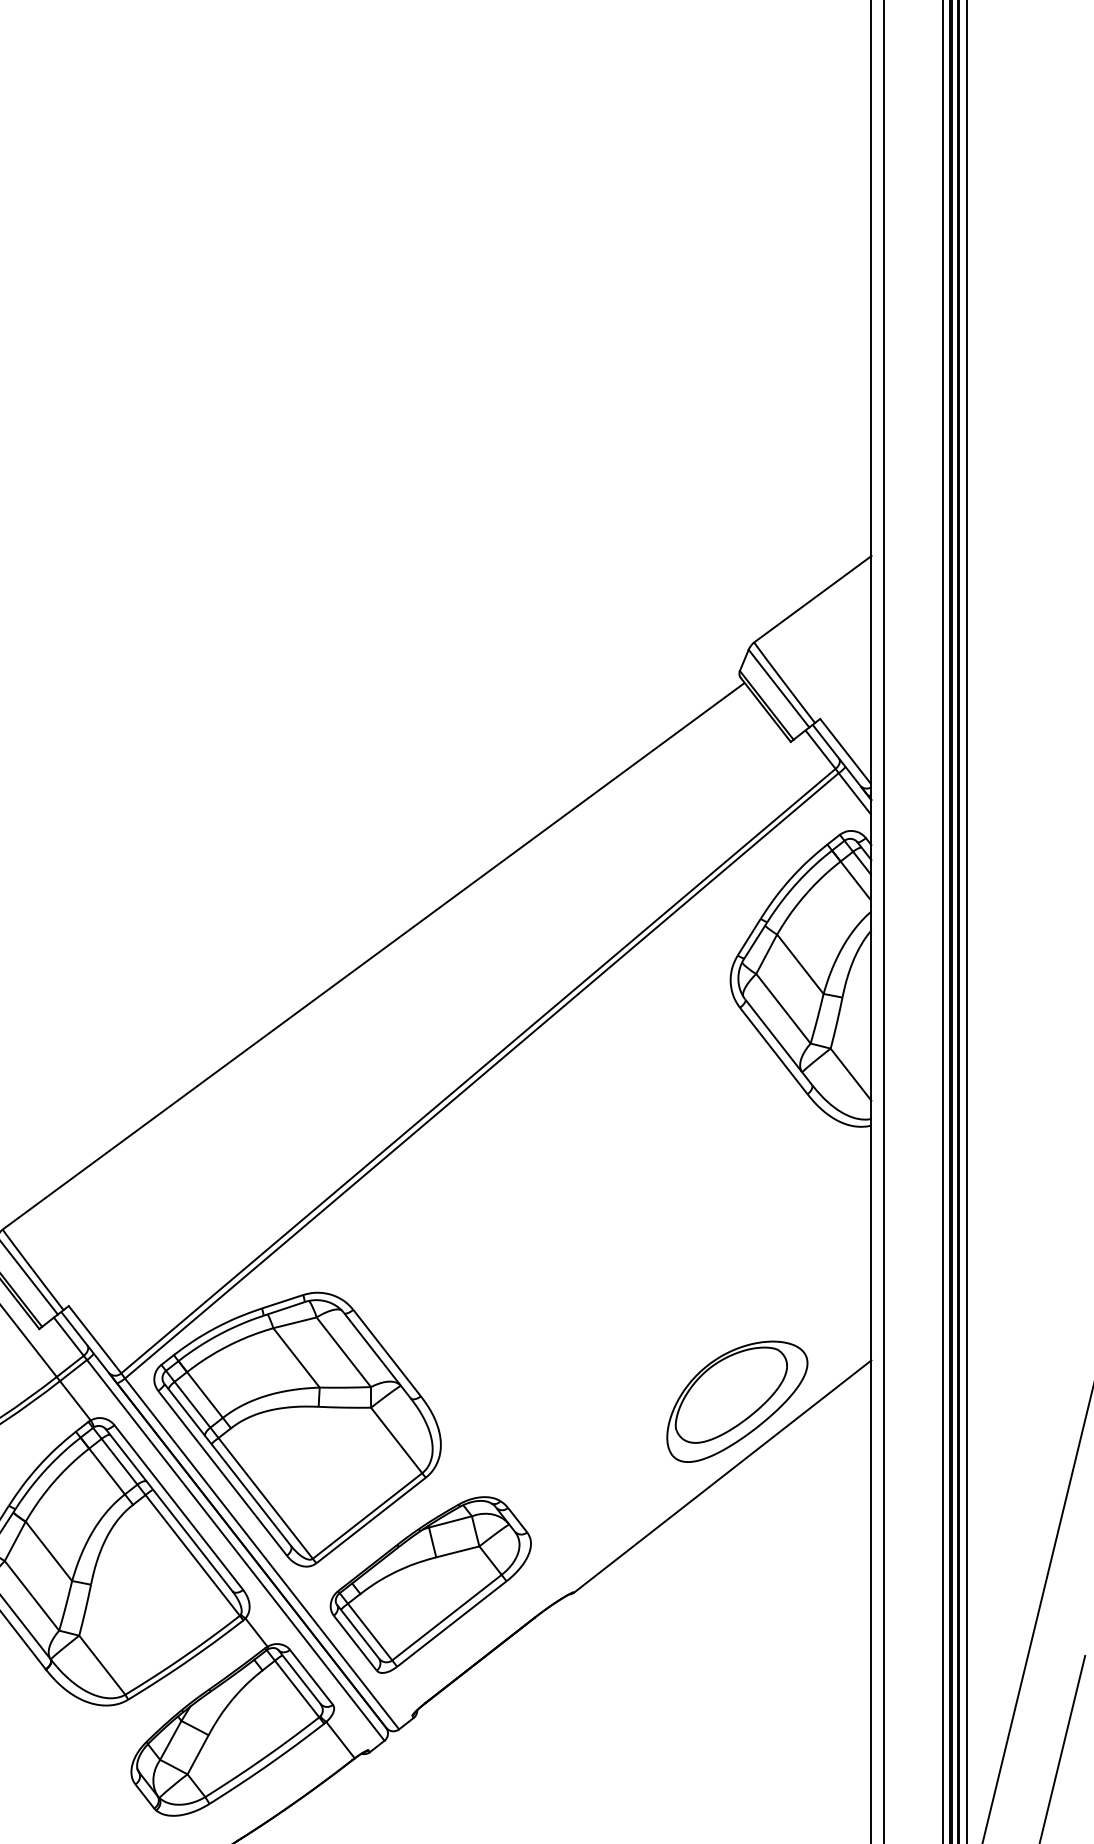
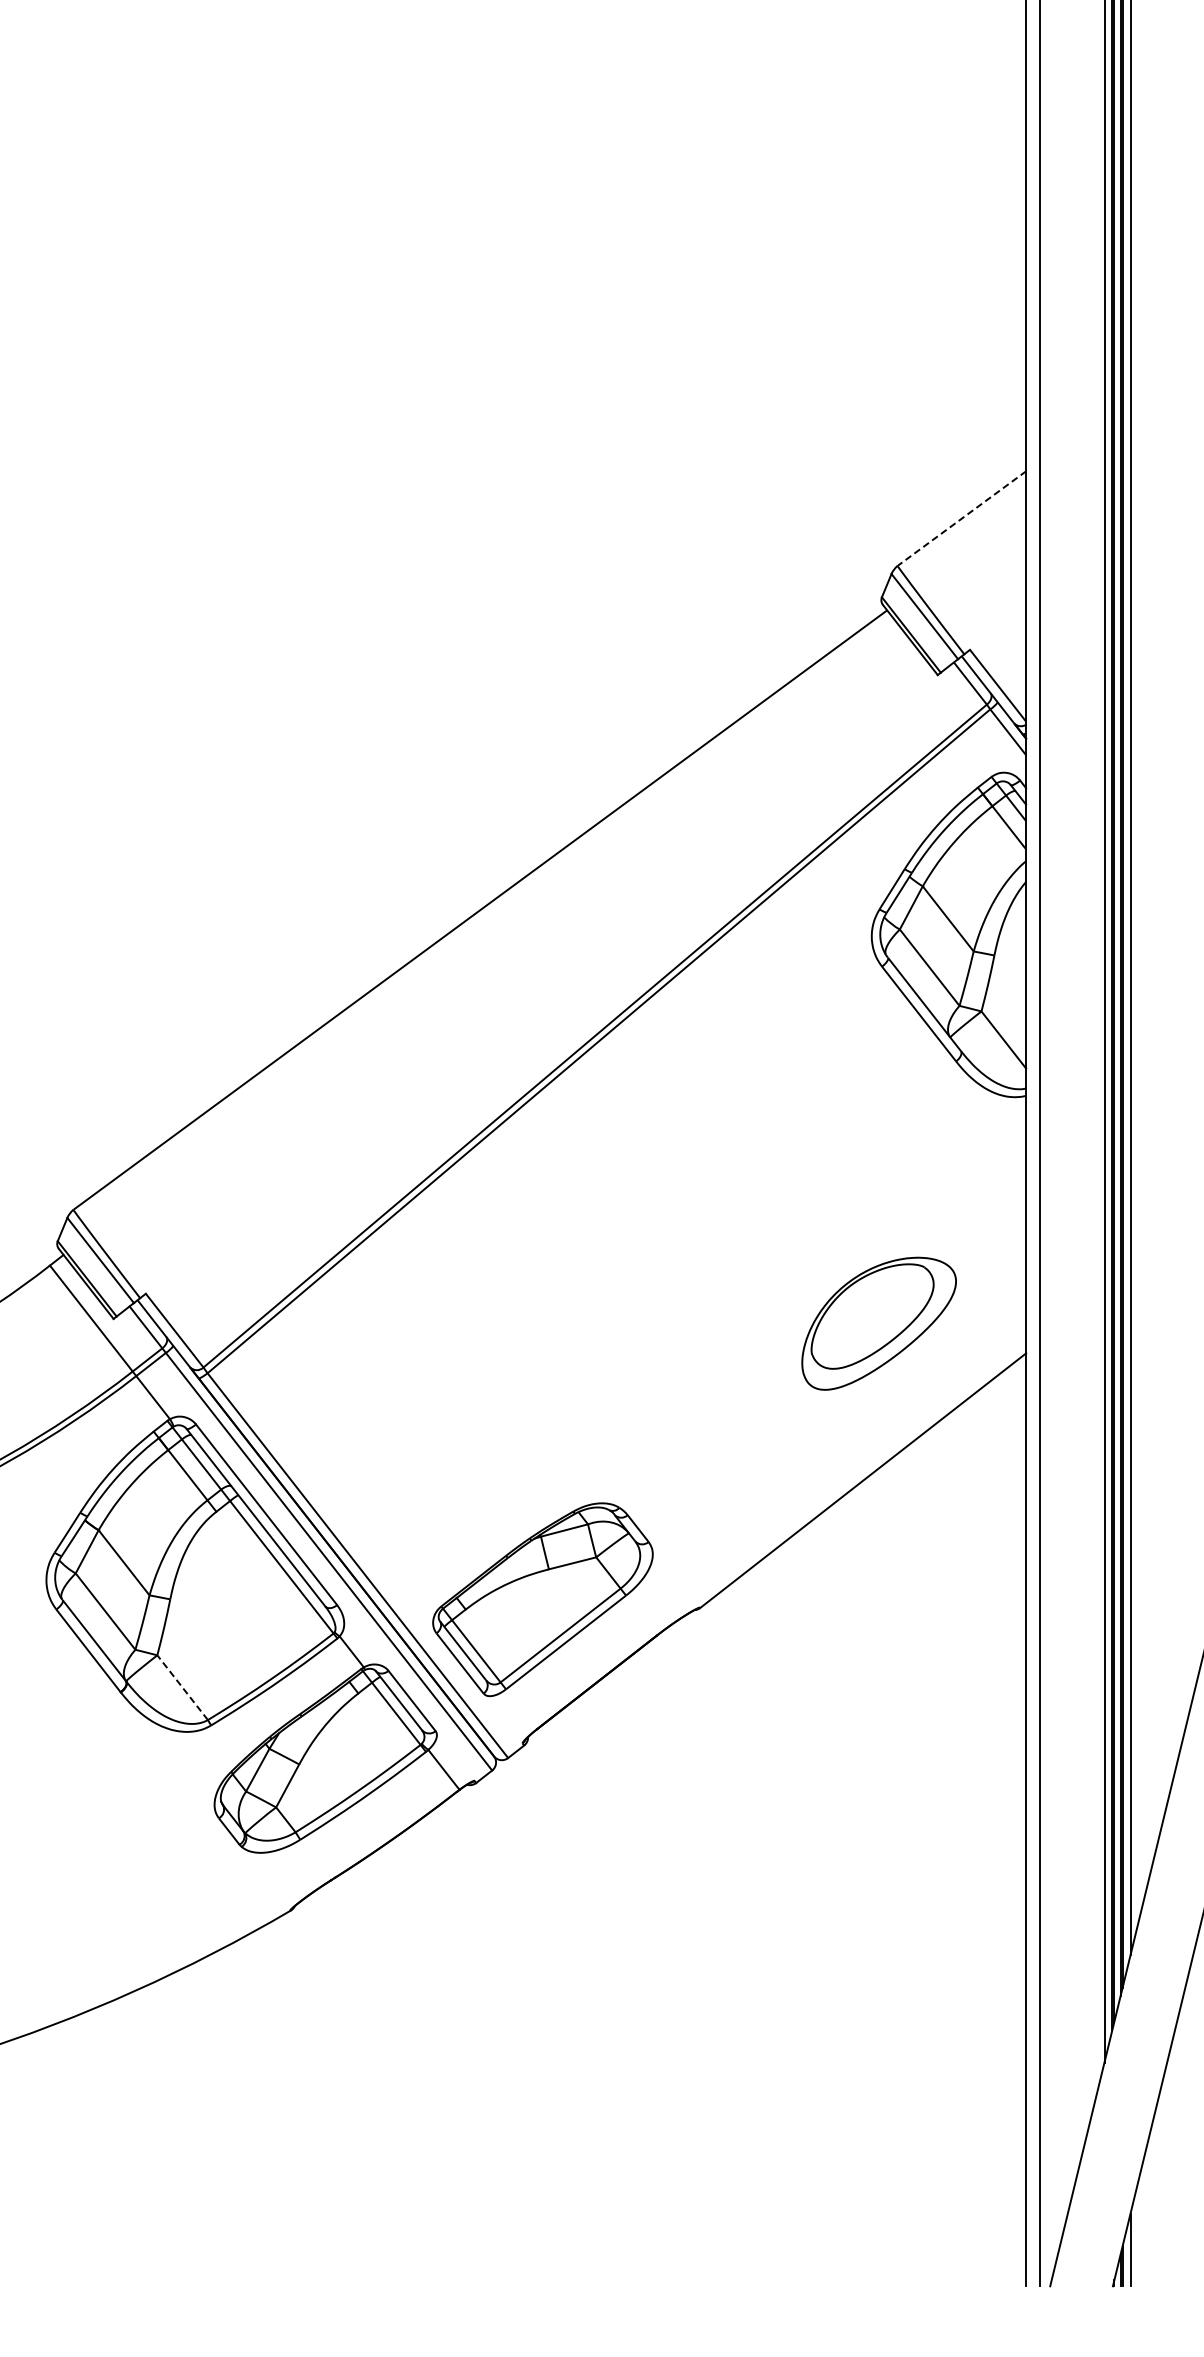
line: (812, 599) -> (961, 518), solid -> dashed
part: (736, 1401) -> (878, 1323), moved
part: (297, 1429) -> (396, 1429), removed
line: (102, 1665) -> (182, 1687), solid -> dashed

